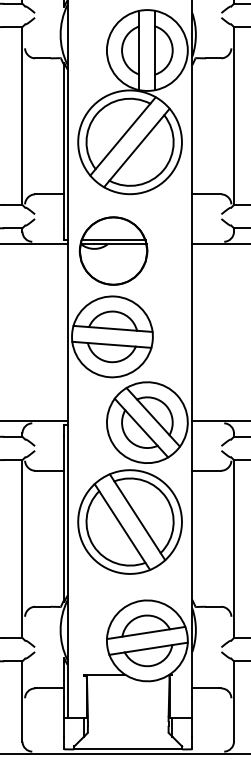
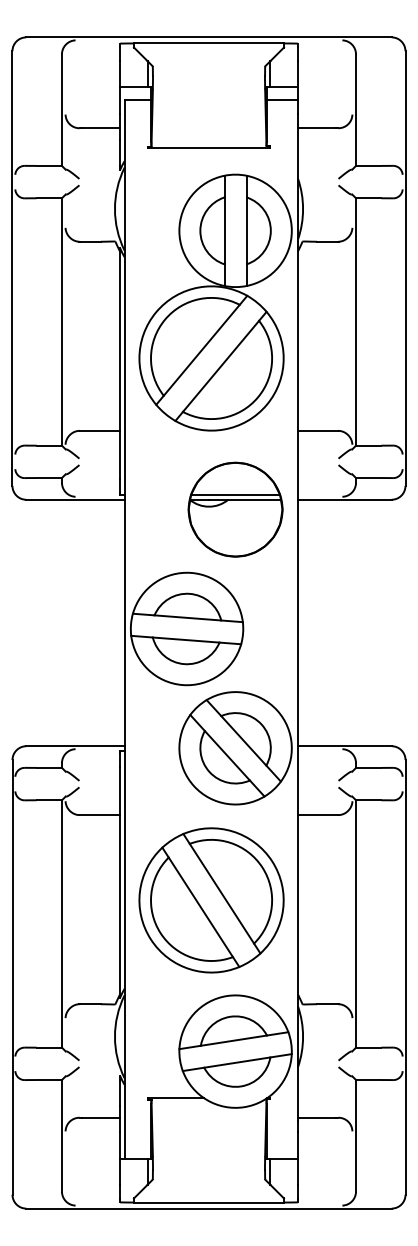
part: (113, 250) -> (235, 509), moved
part: (130, 522) -> (211, 900), moved

